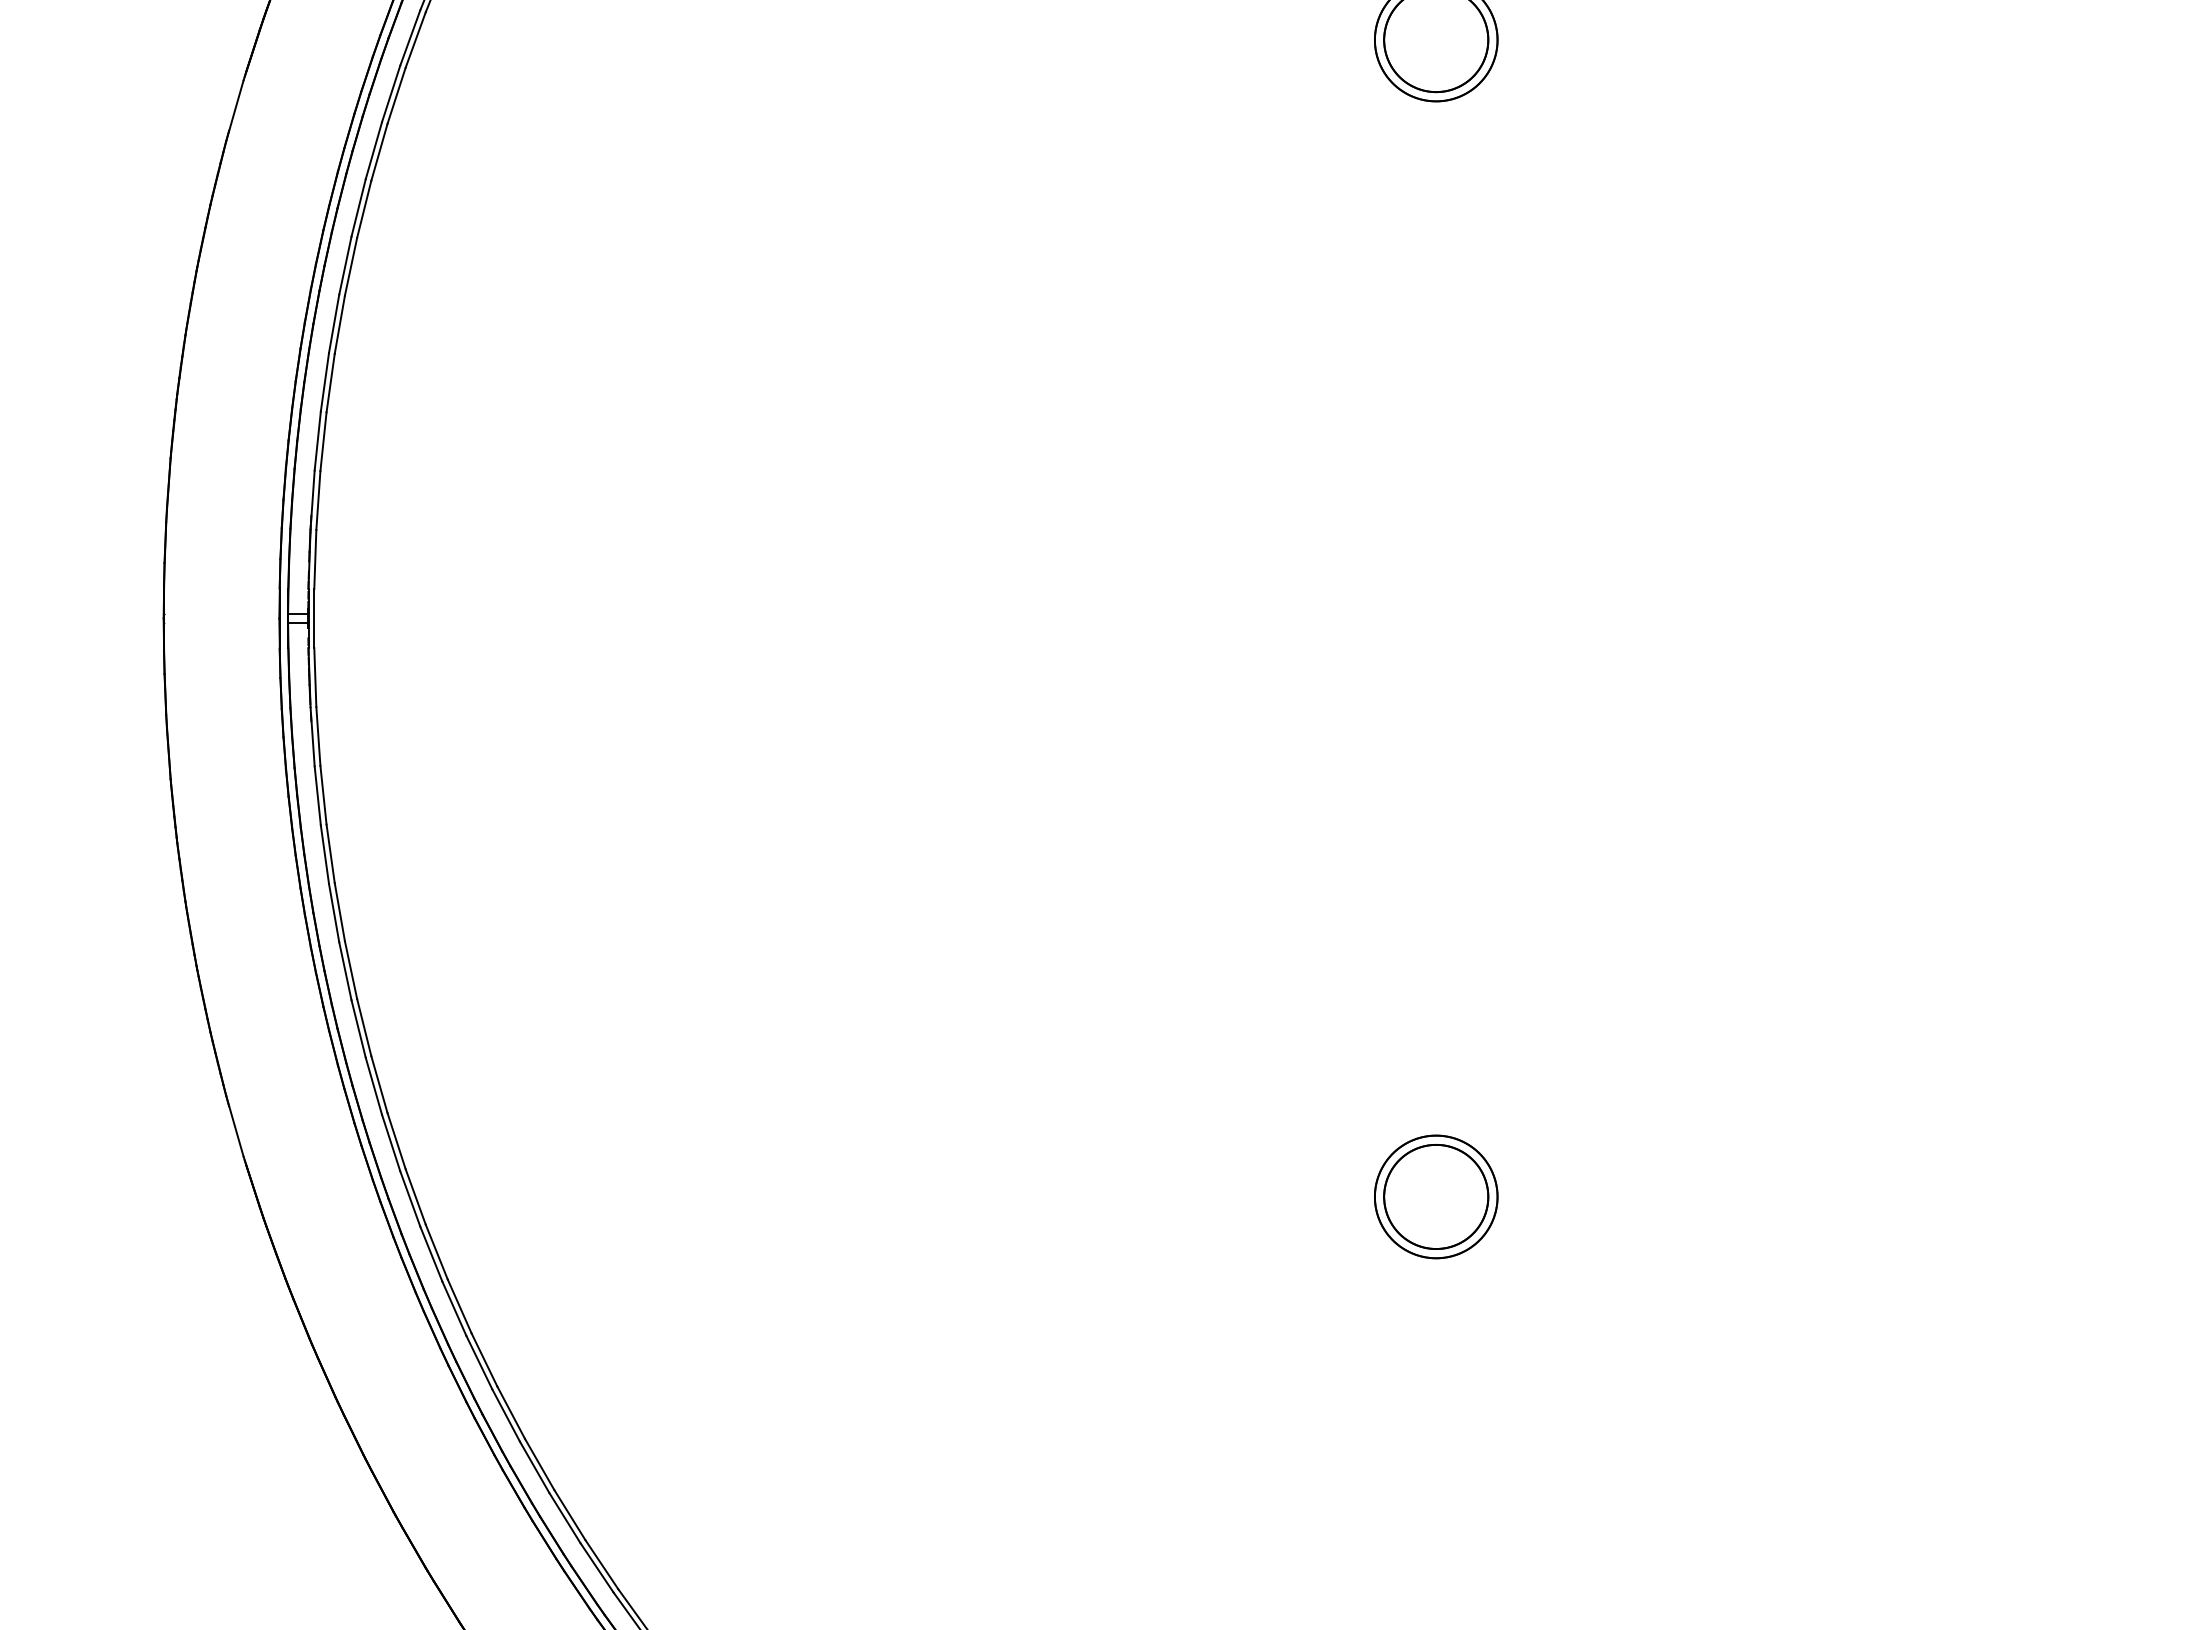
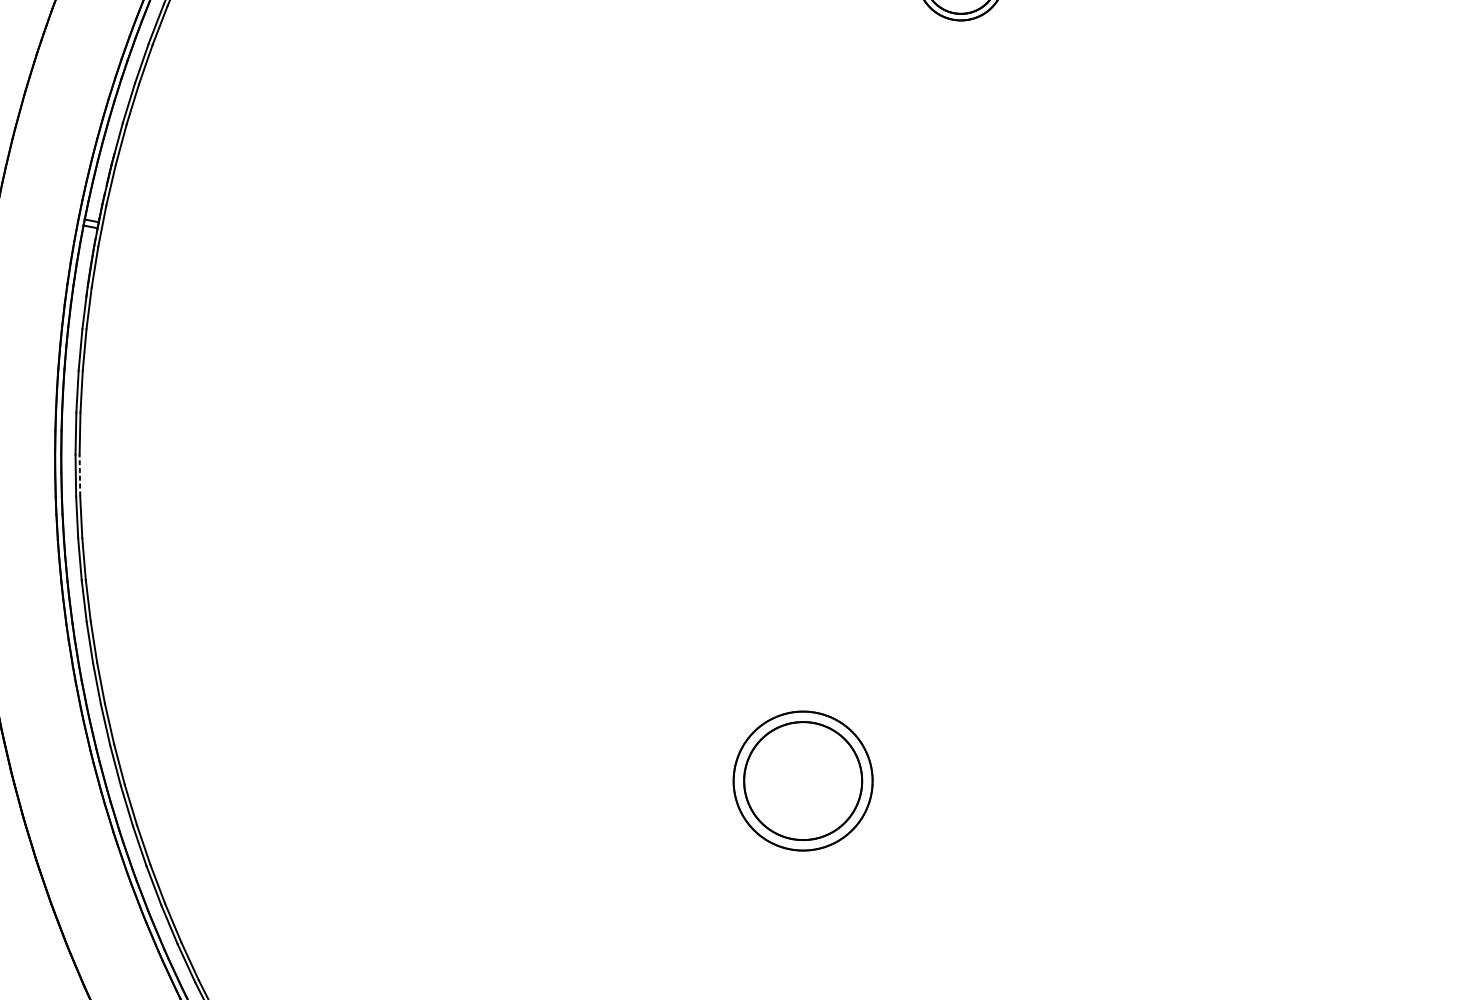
line: (351, 970) -> (80, 475), solid -> dashed
part: (1436, 1196) -> (803, 780), size x1.6

